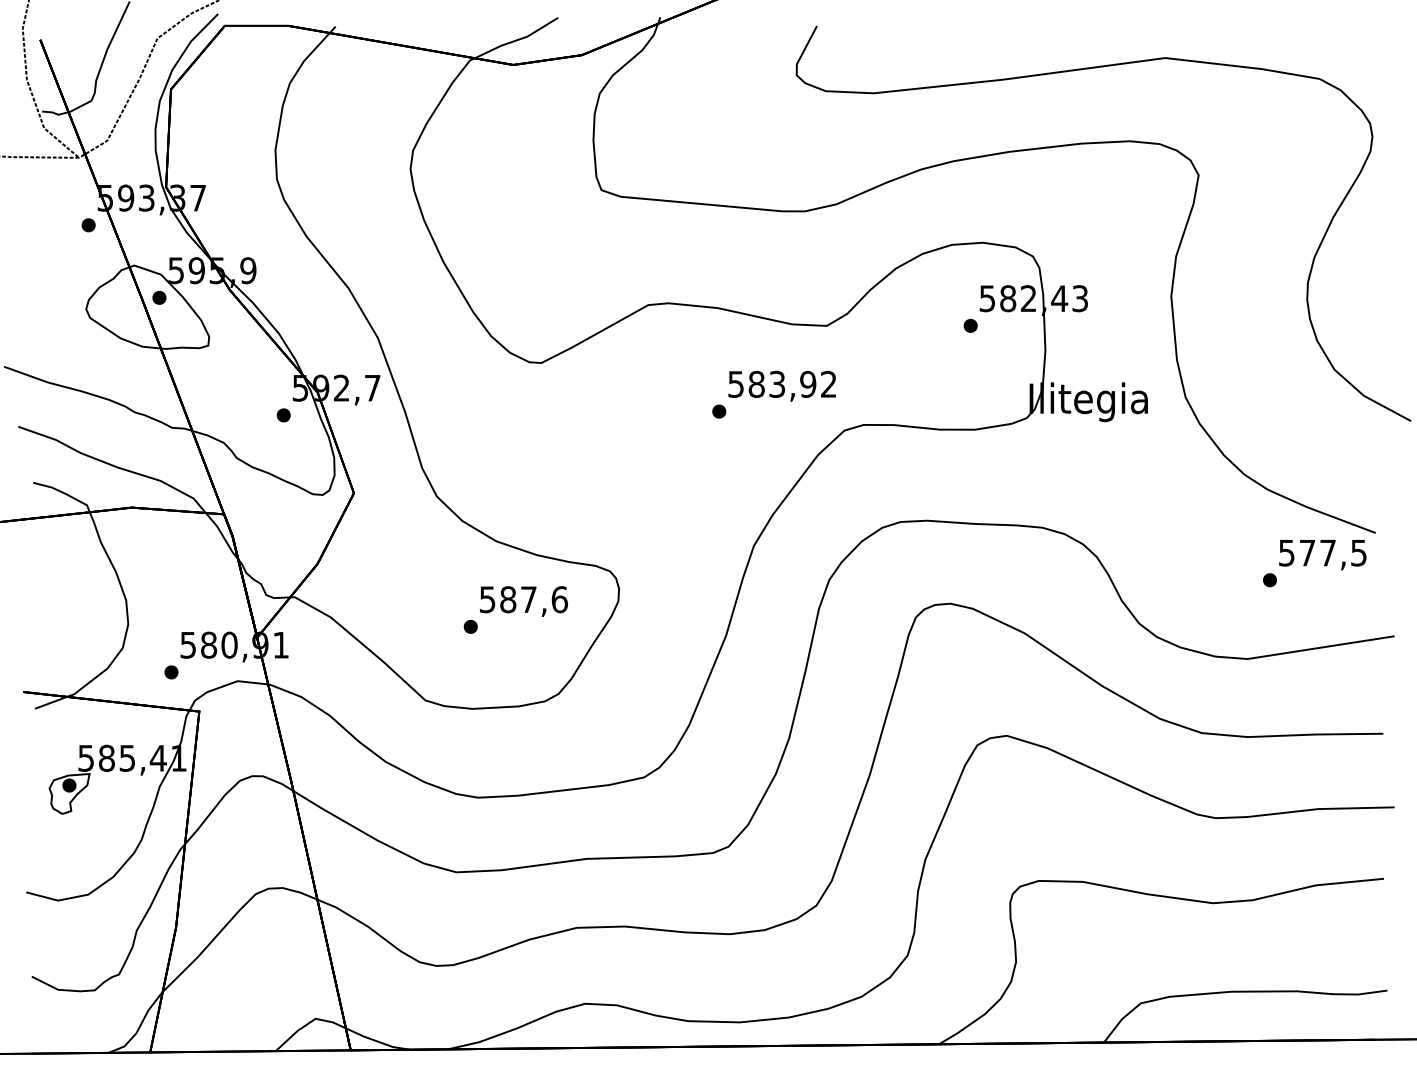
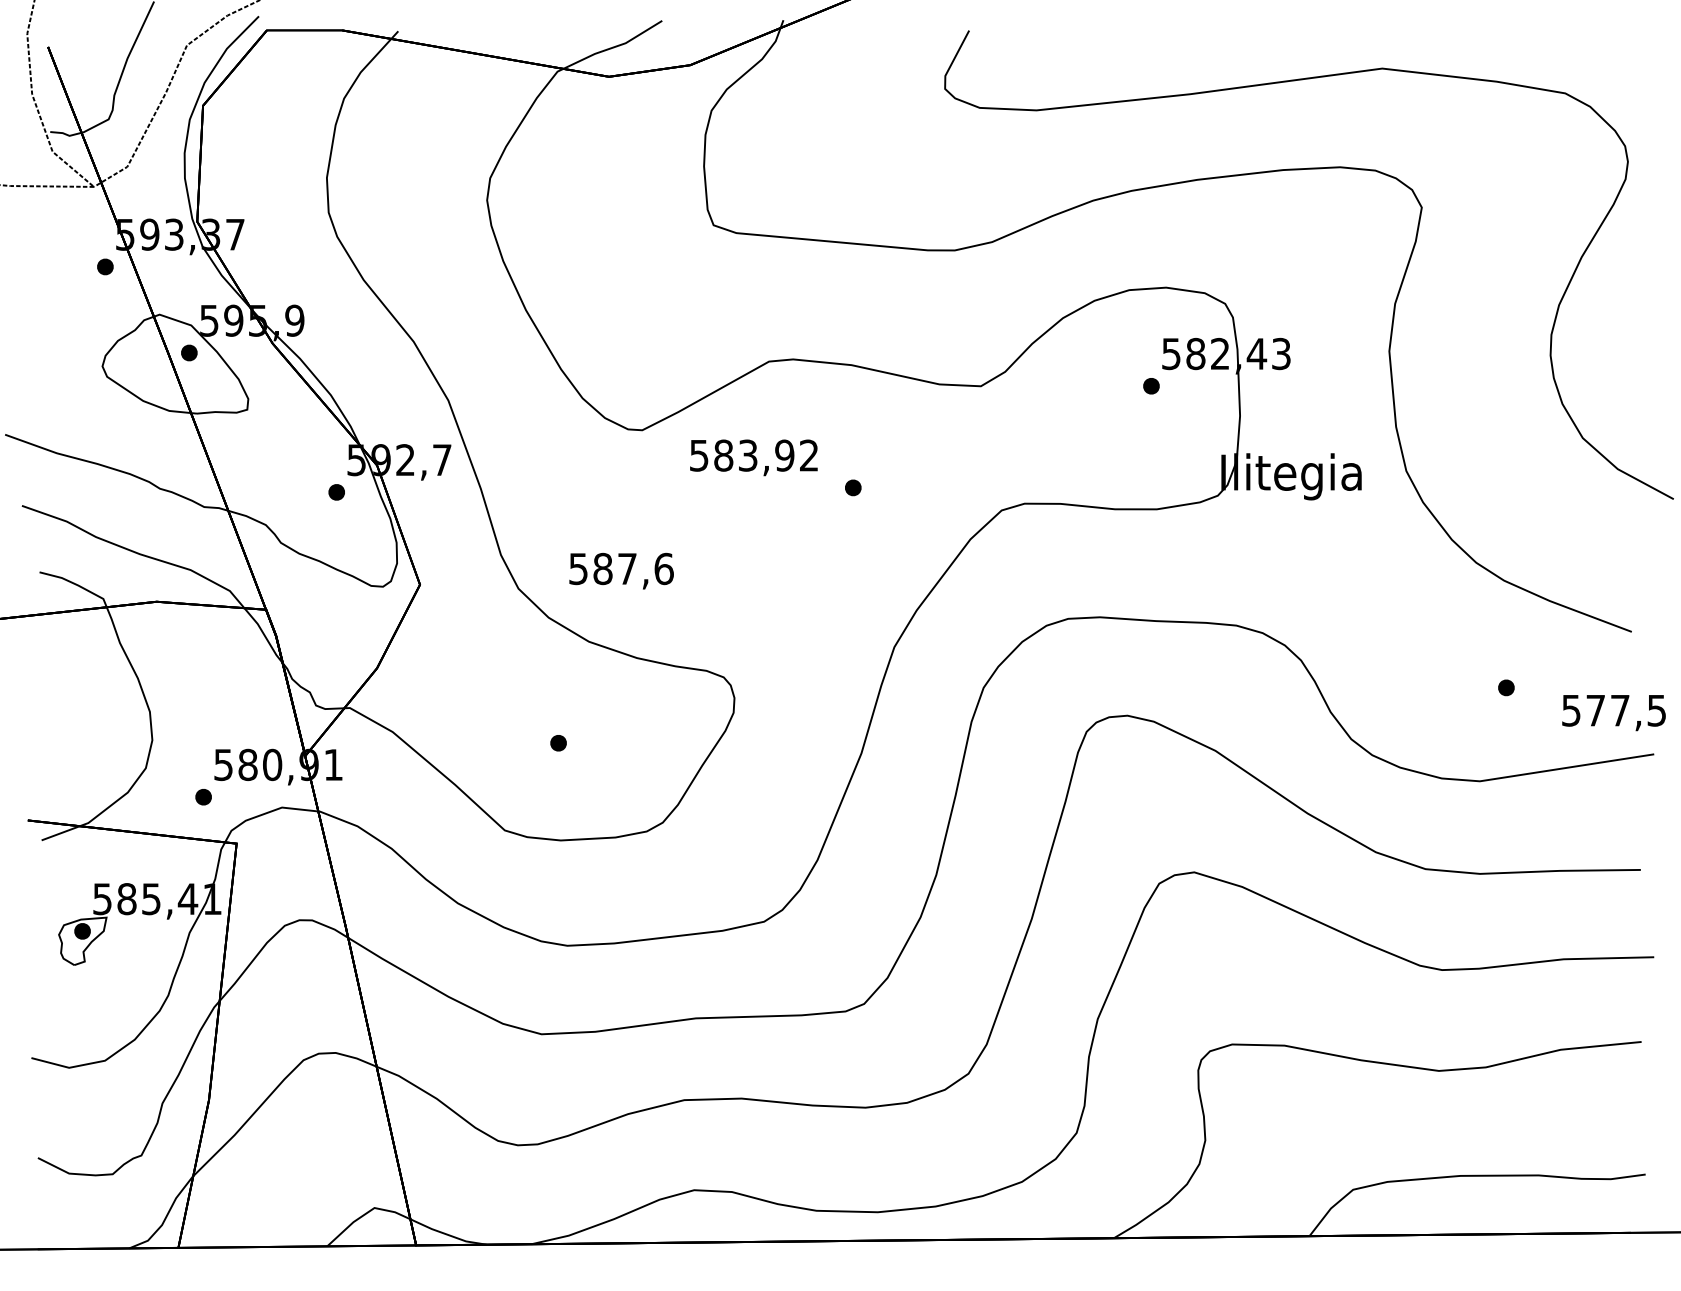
text: (781, 385) -> (753, 457), moved
text: (1322, 555) -> (1613, 713), moved
text: (523, 600) -> (621, 570), moved

